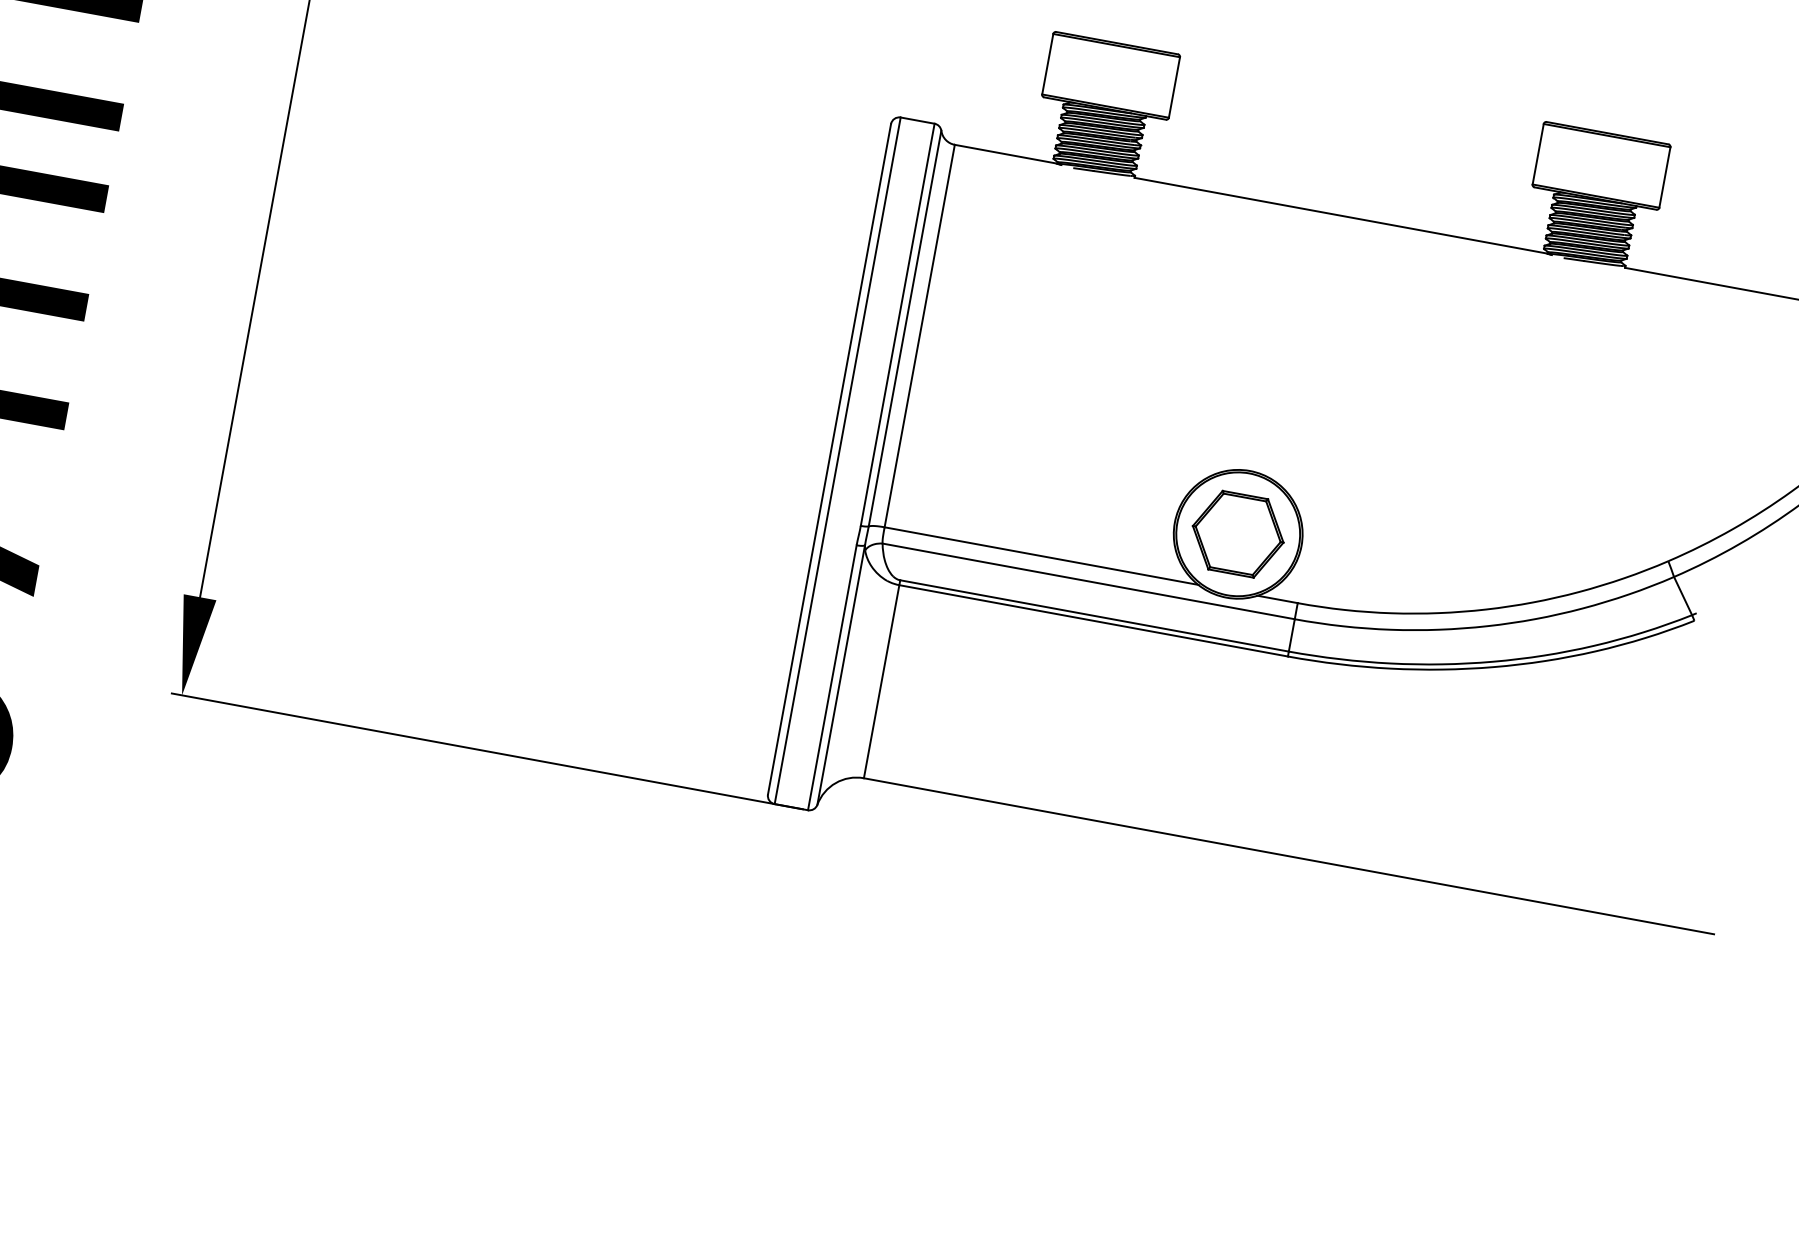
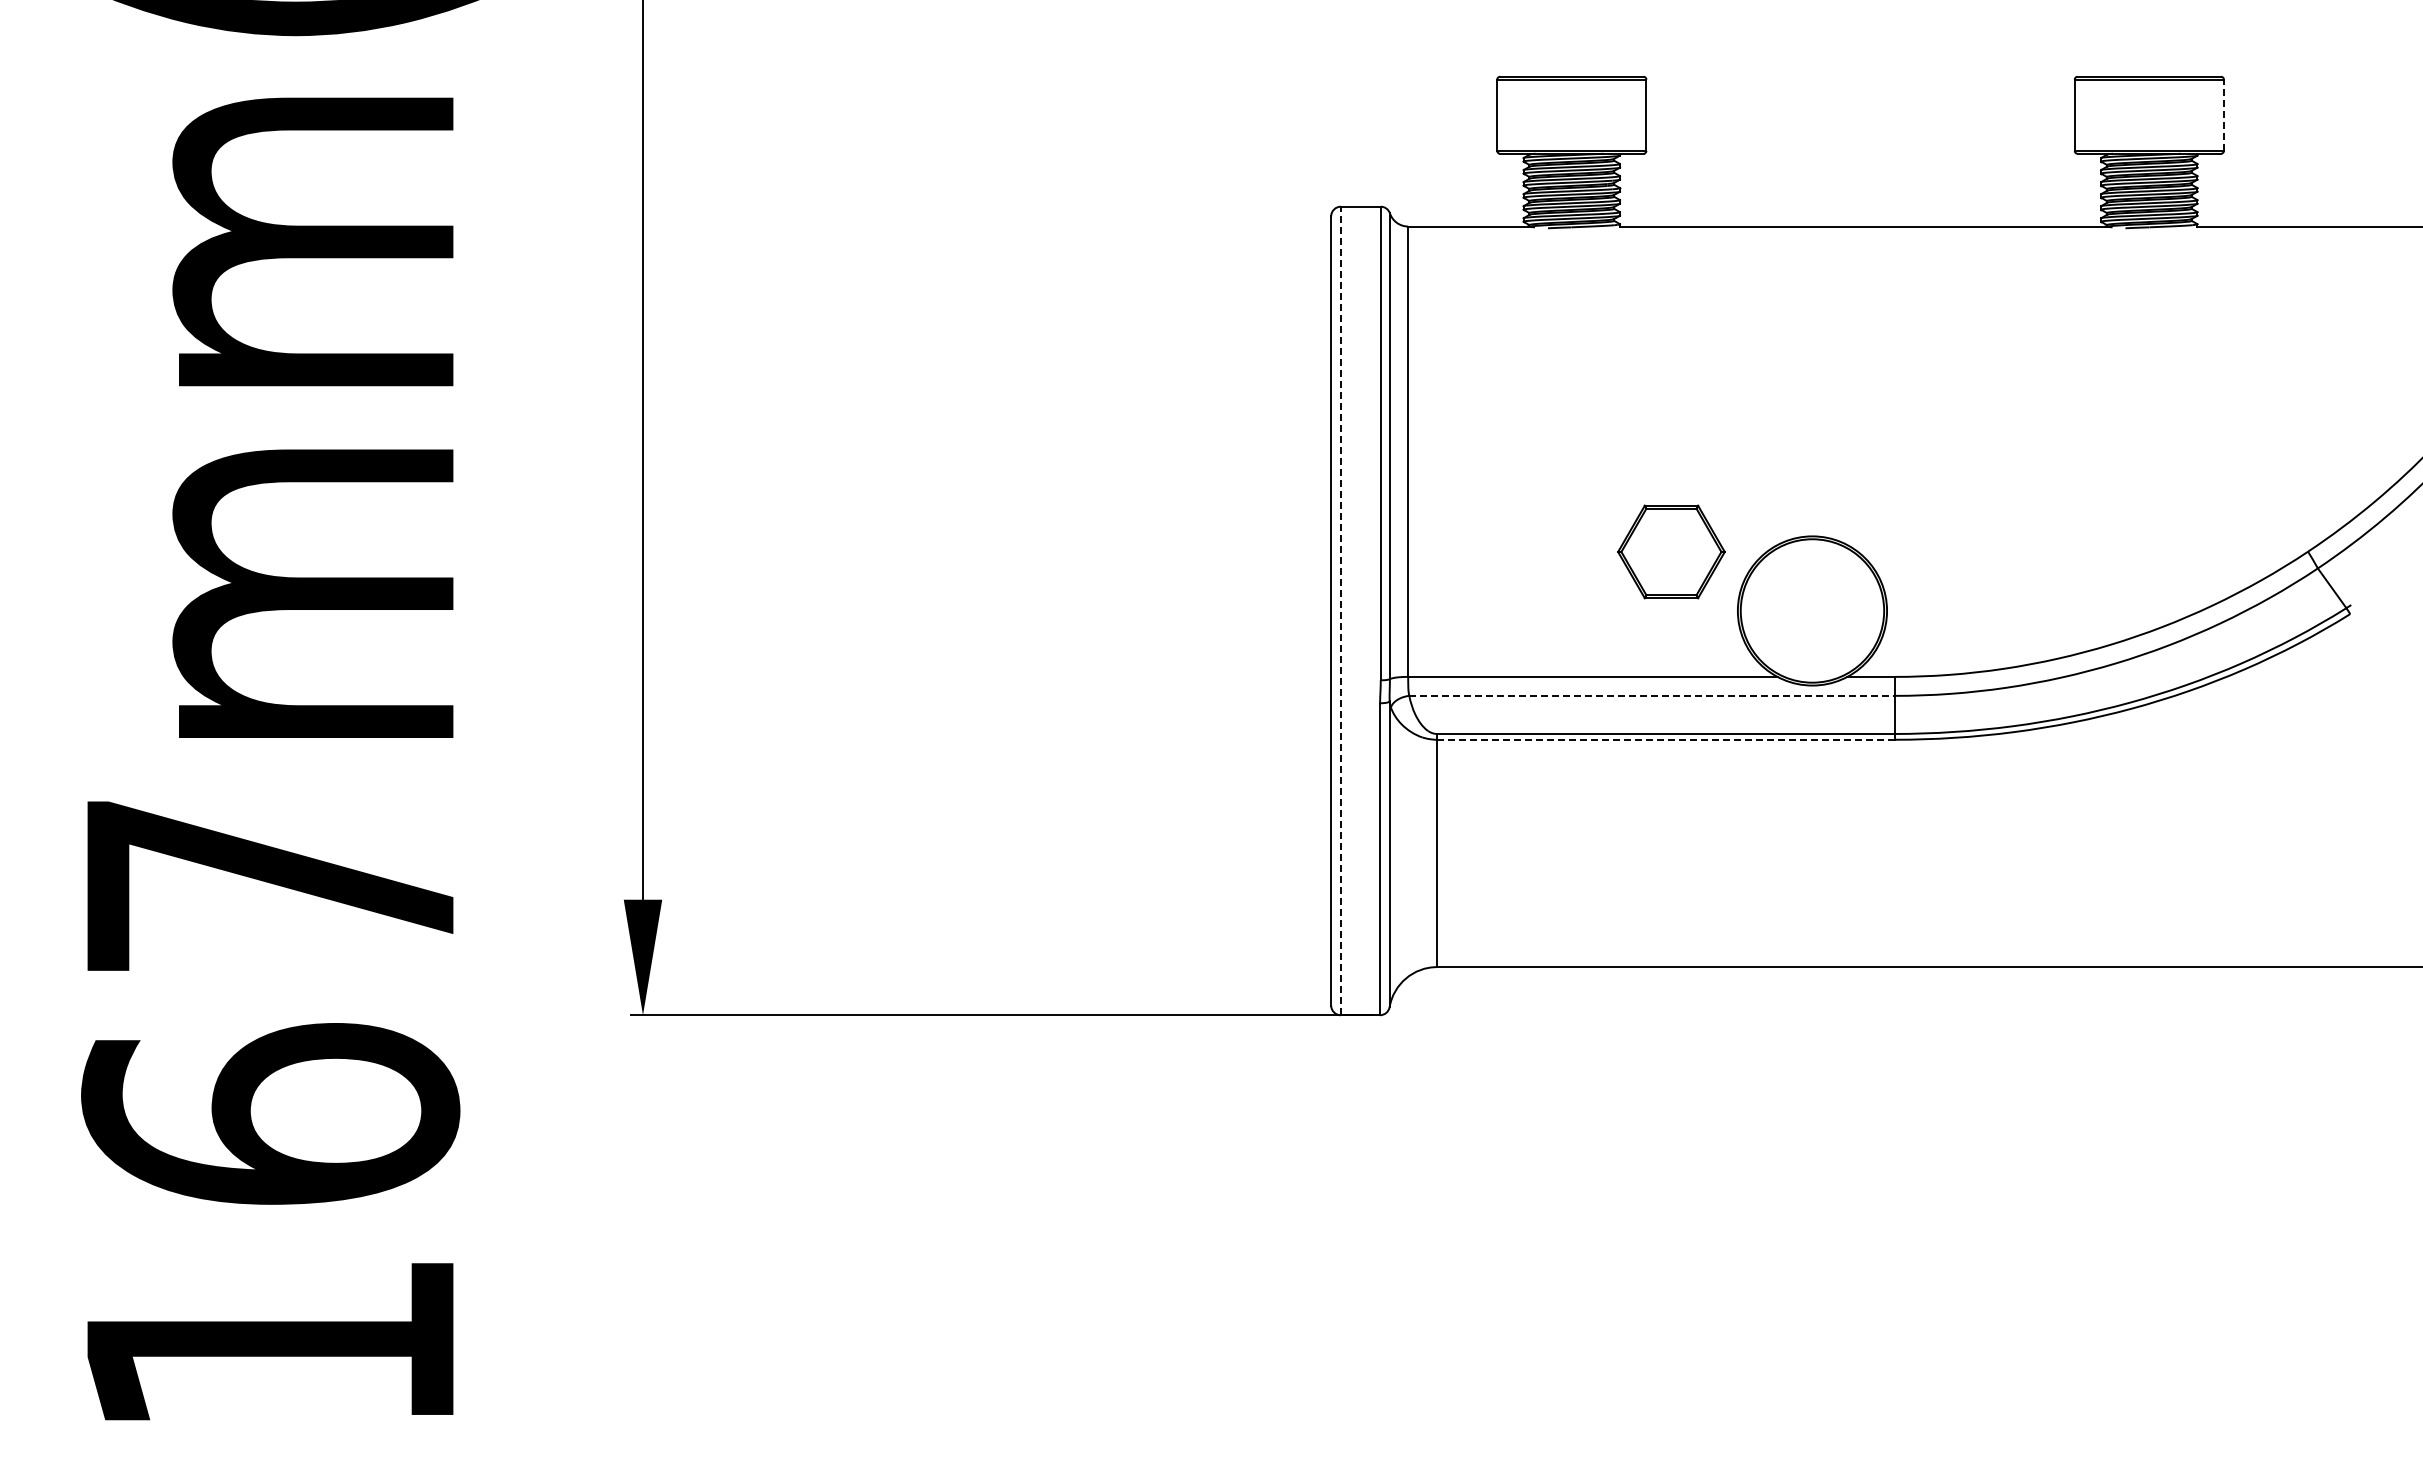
line: (1664, 177) -> (2223, 115), solid -> dashed
line: (837, 460) -> (1340, 610), solid -> dashed
part: (1238, 533) -> (1671, 551), moved
line: (1089, 581) -> (1652, 695), solid -> dashed
line: (1093, 620) -> (1665, 739), solid -> dashed

